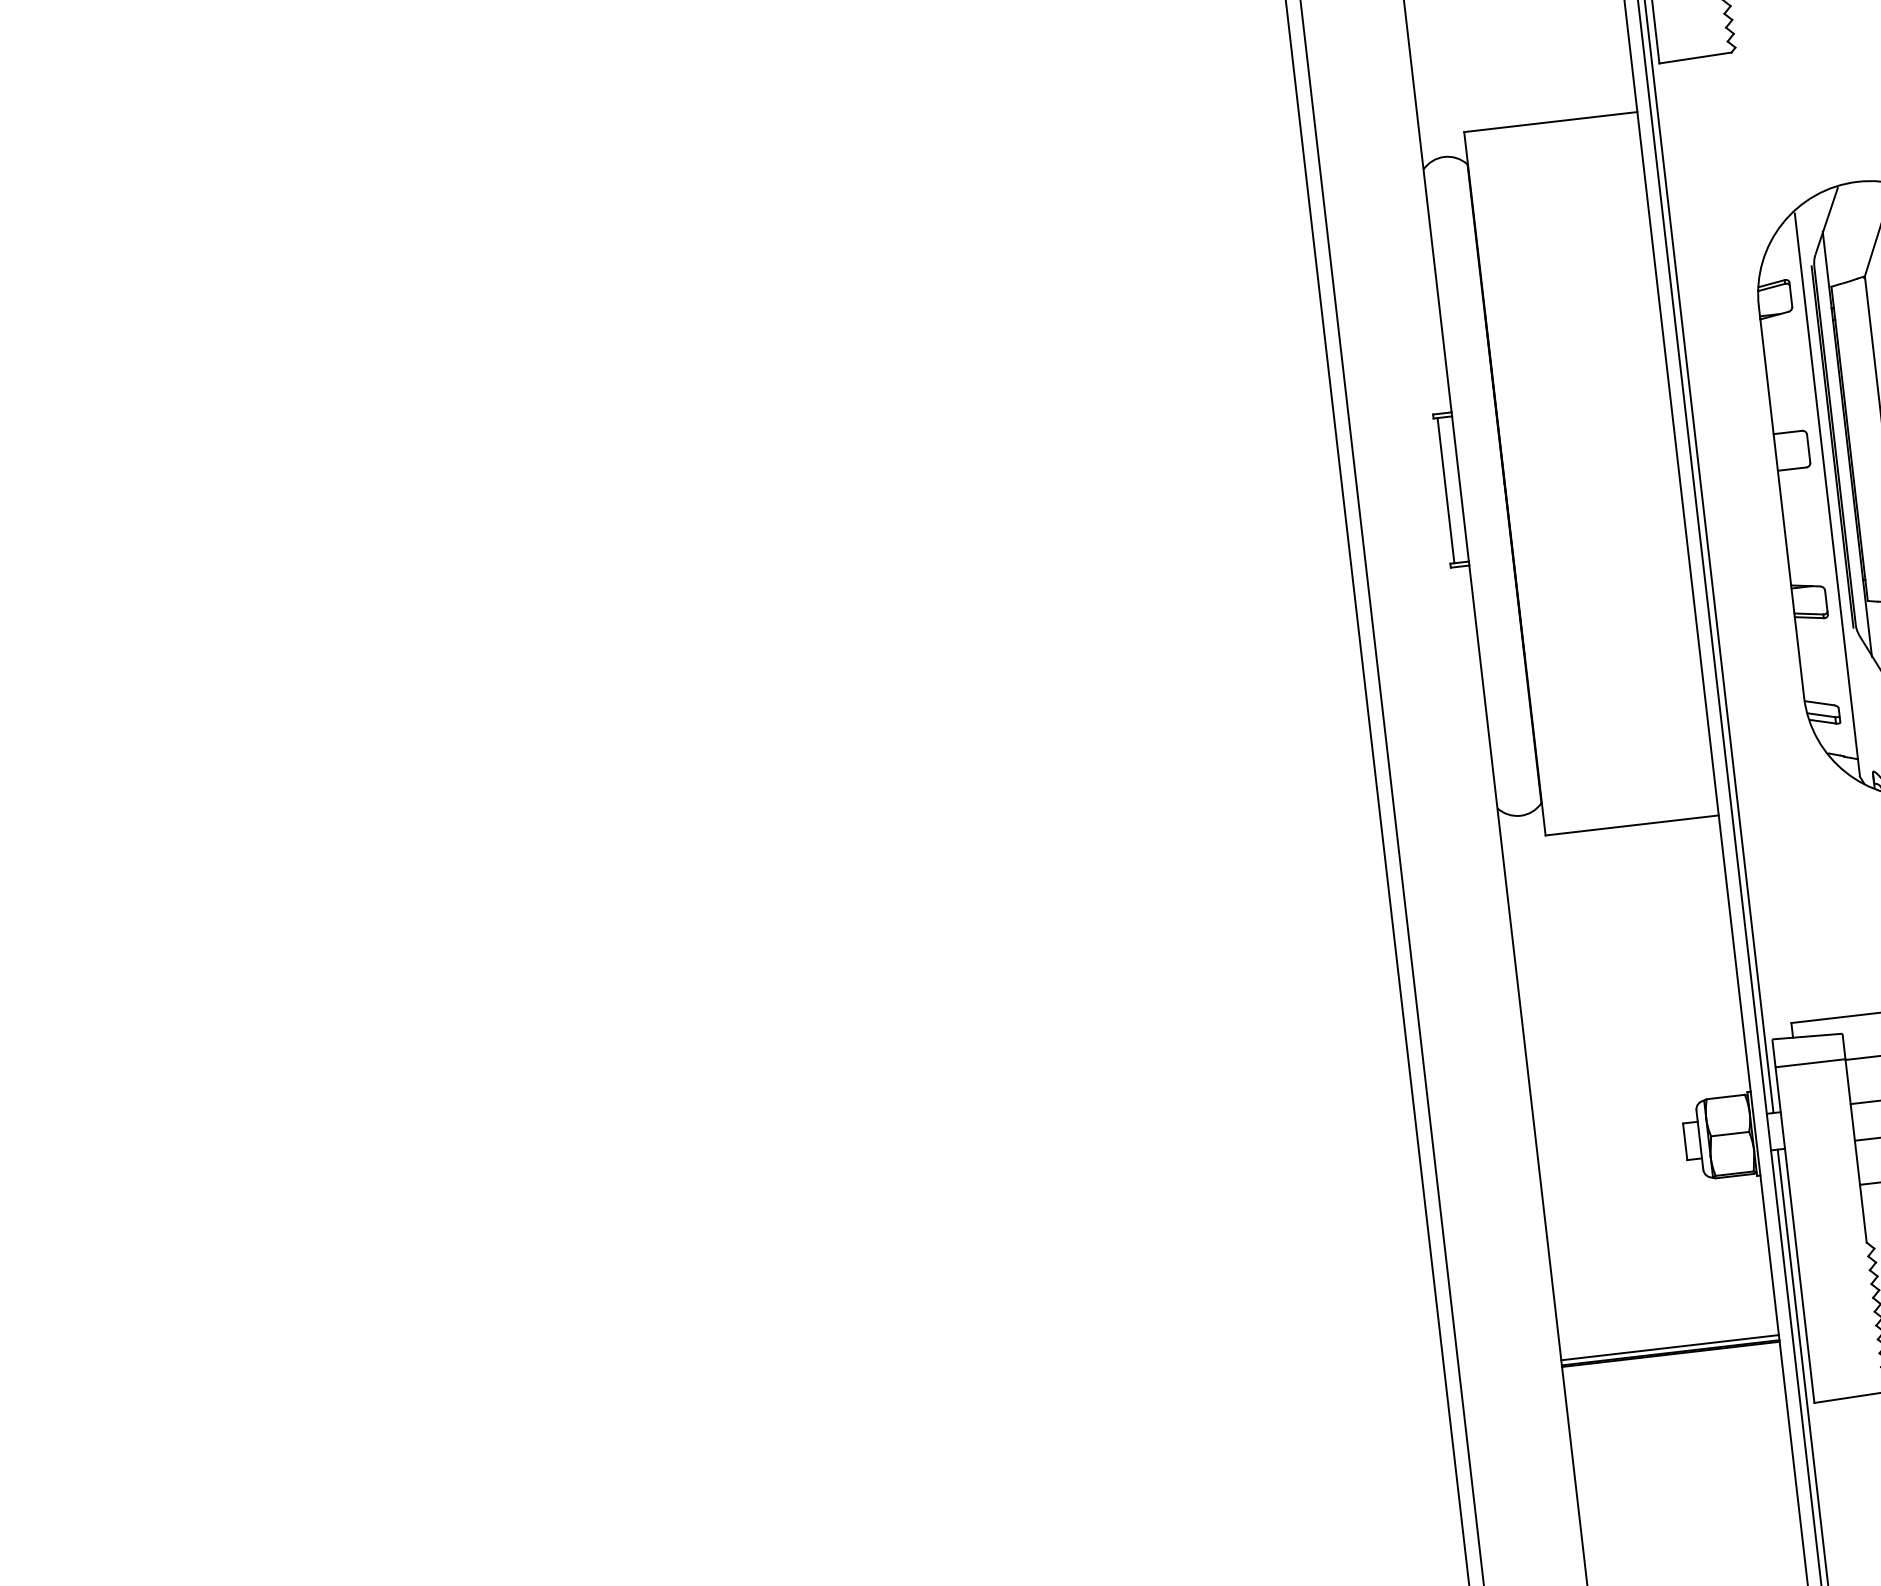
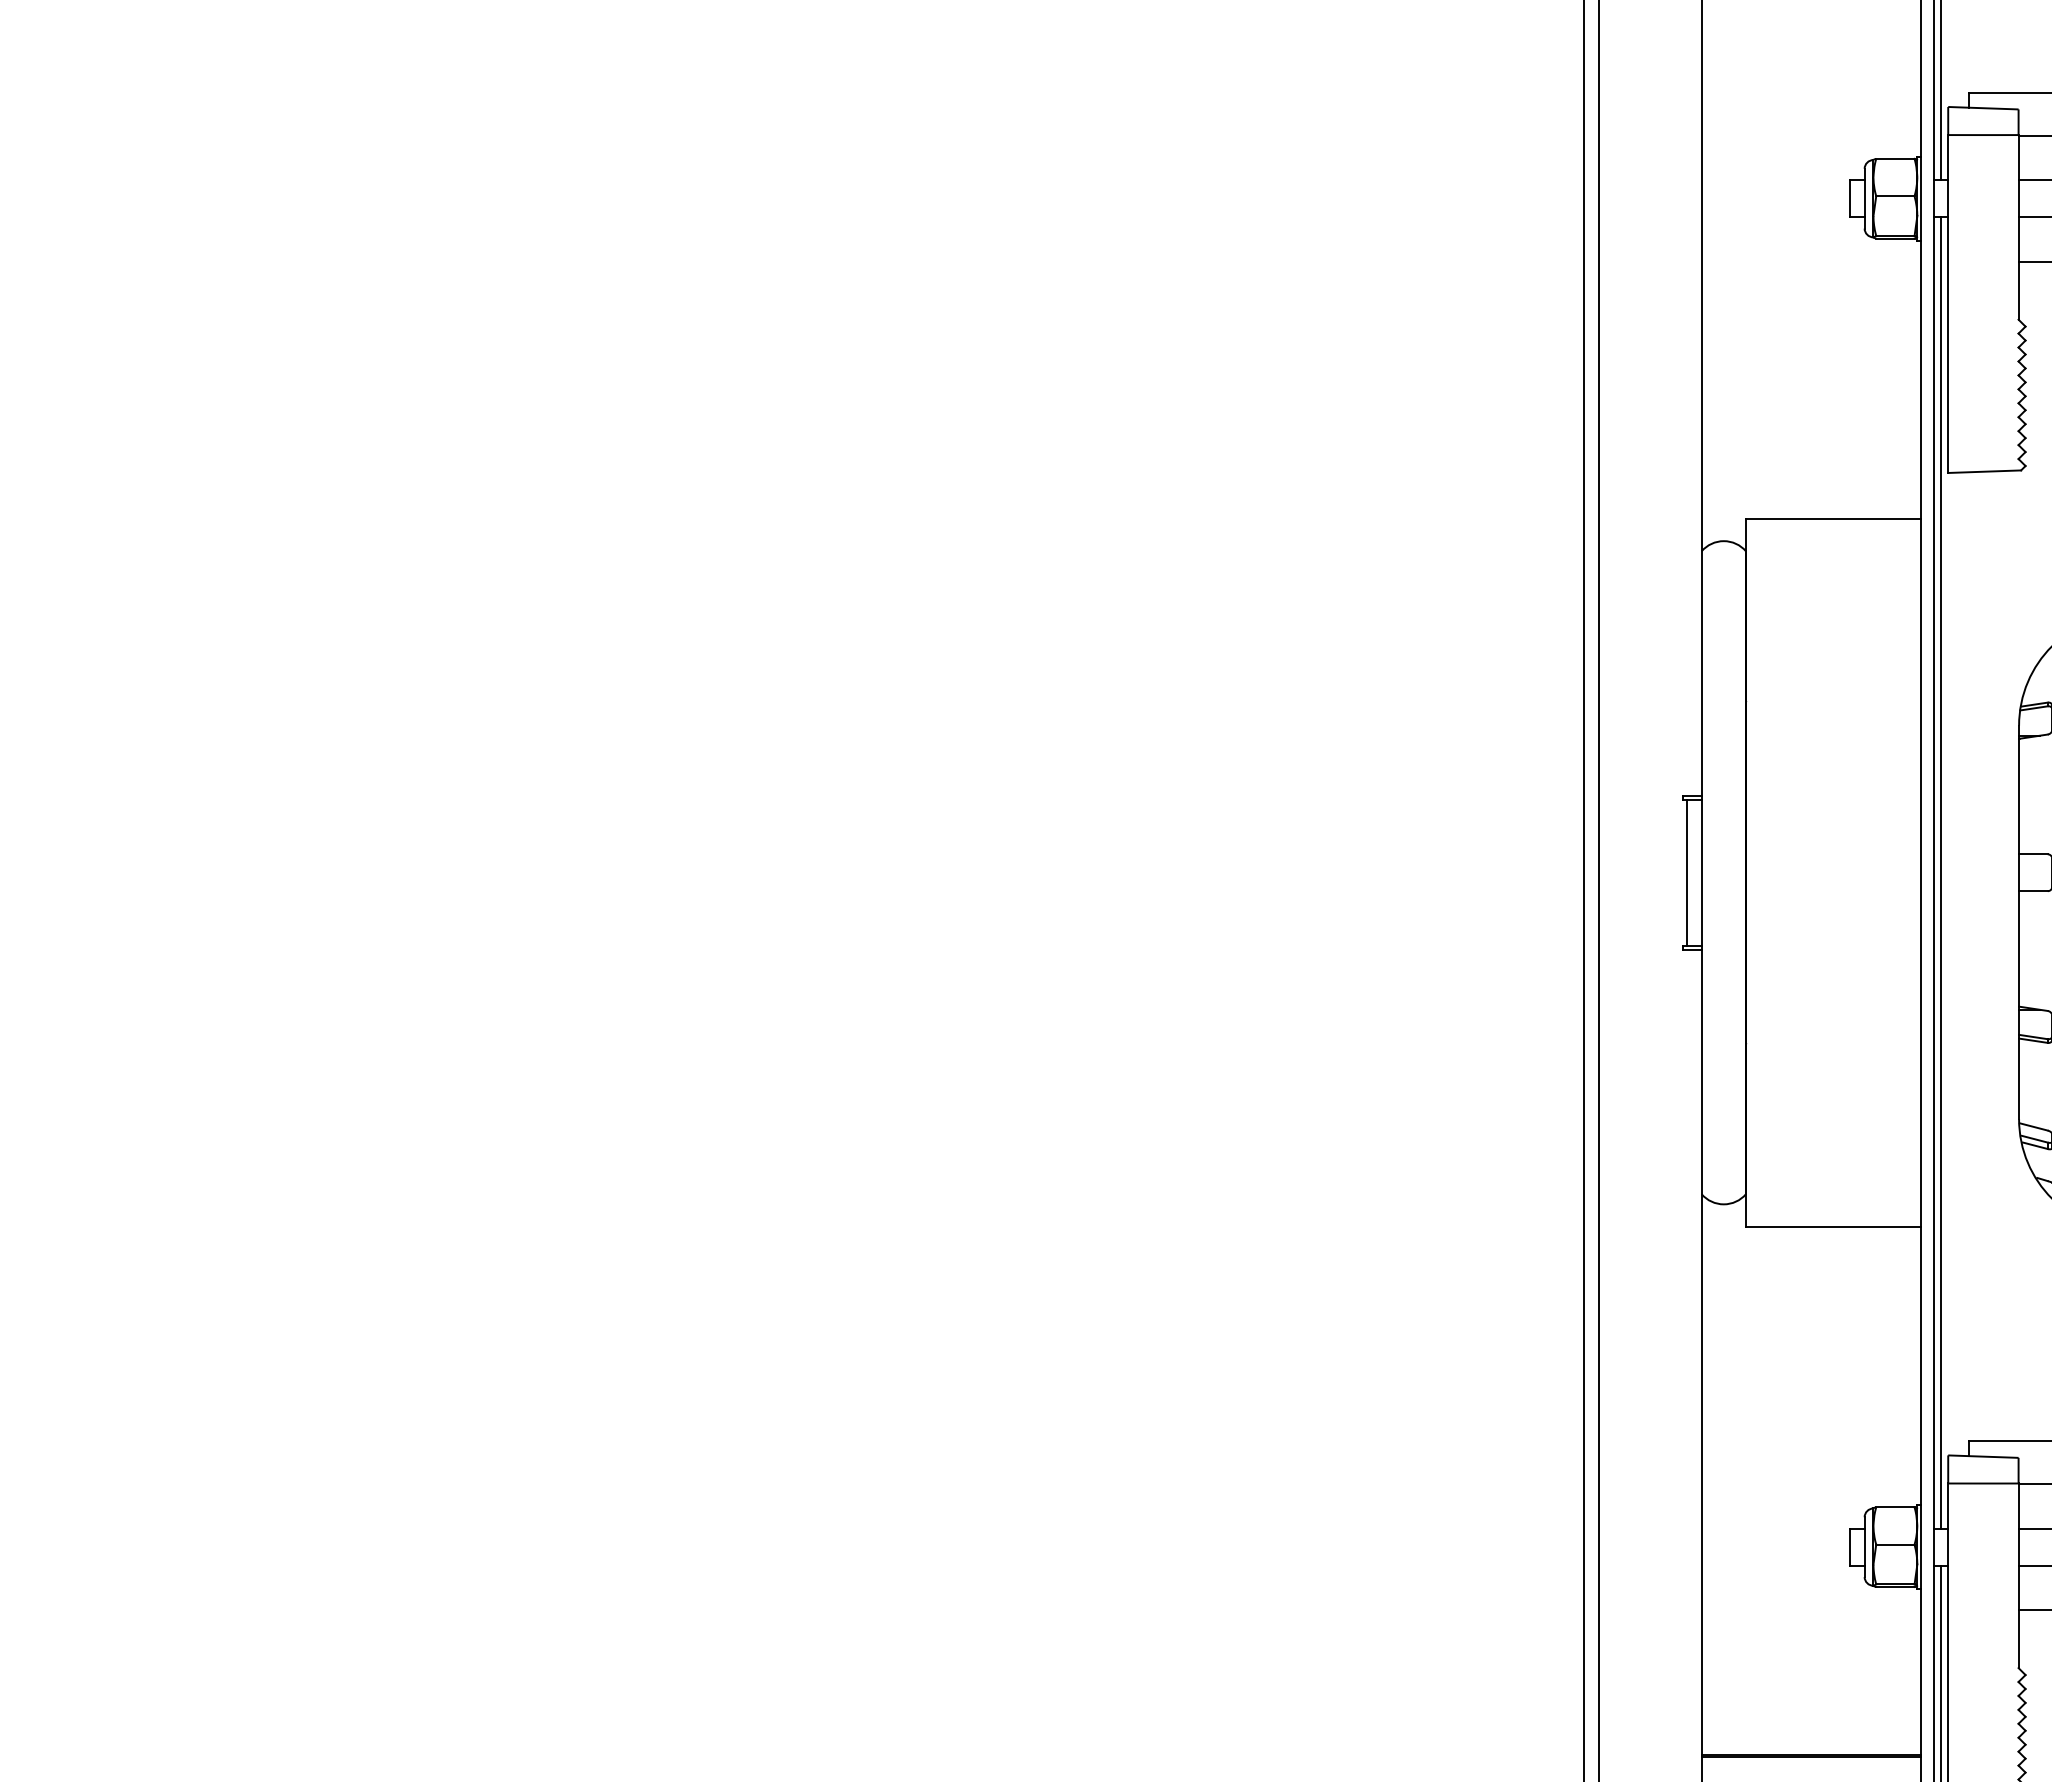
line: (1669, 1347) -> (1810, 1749), removed

